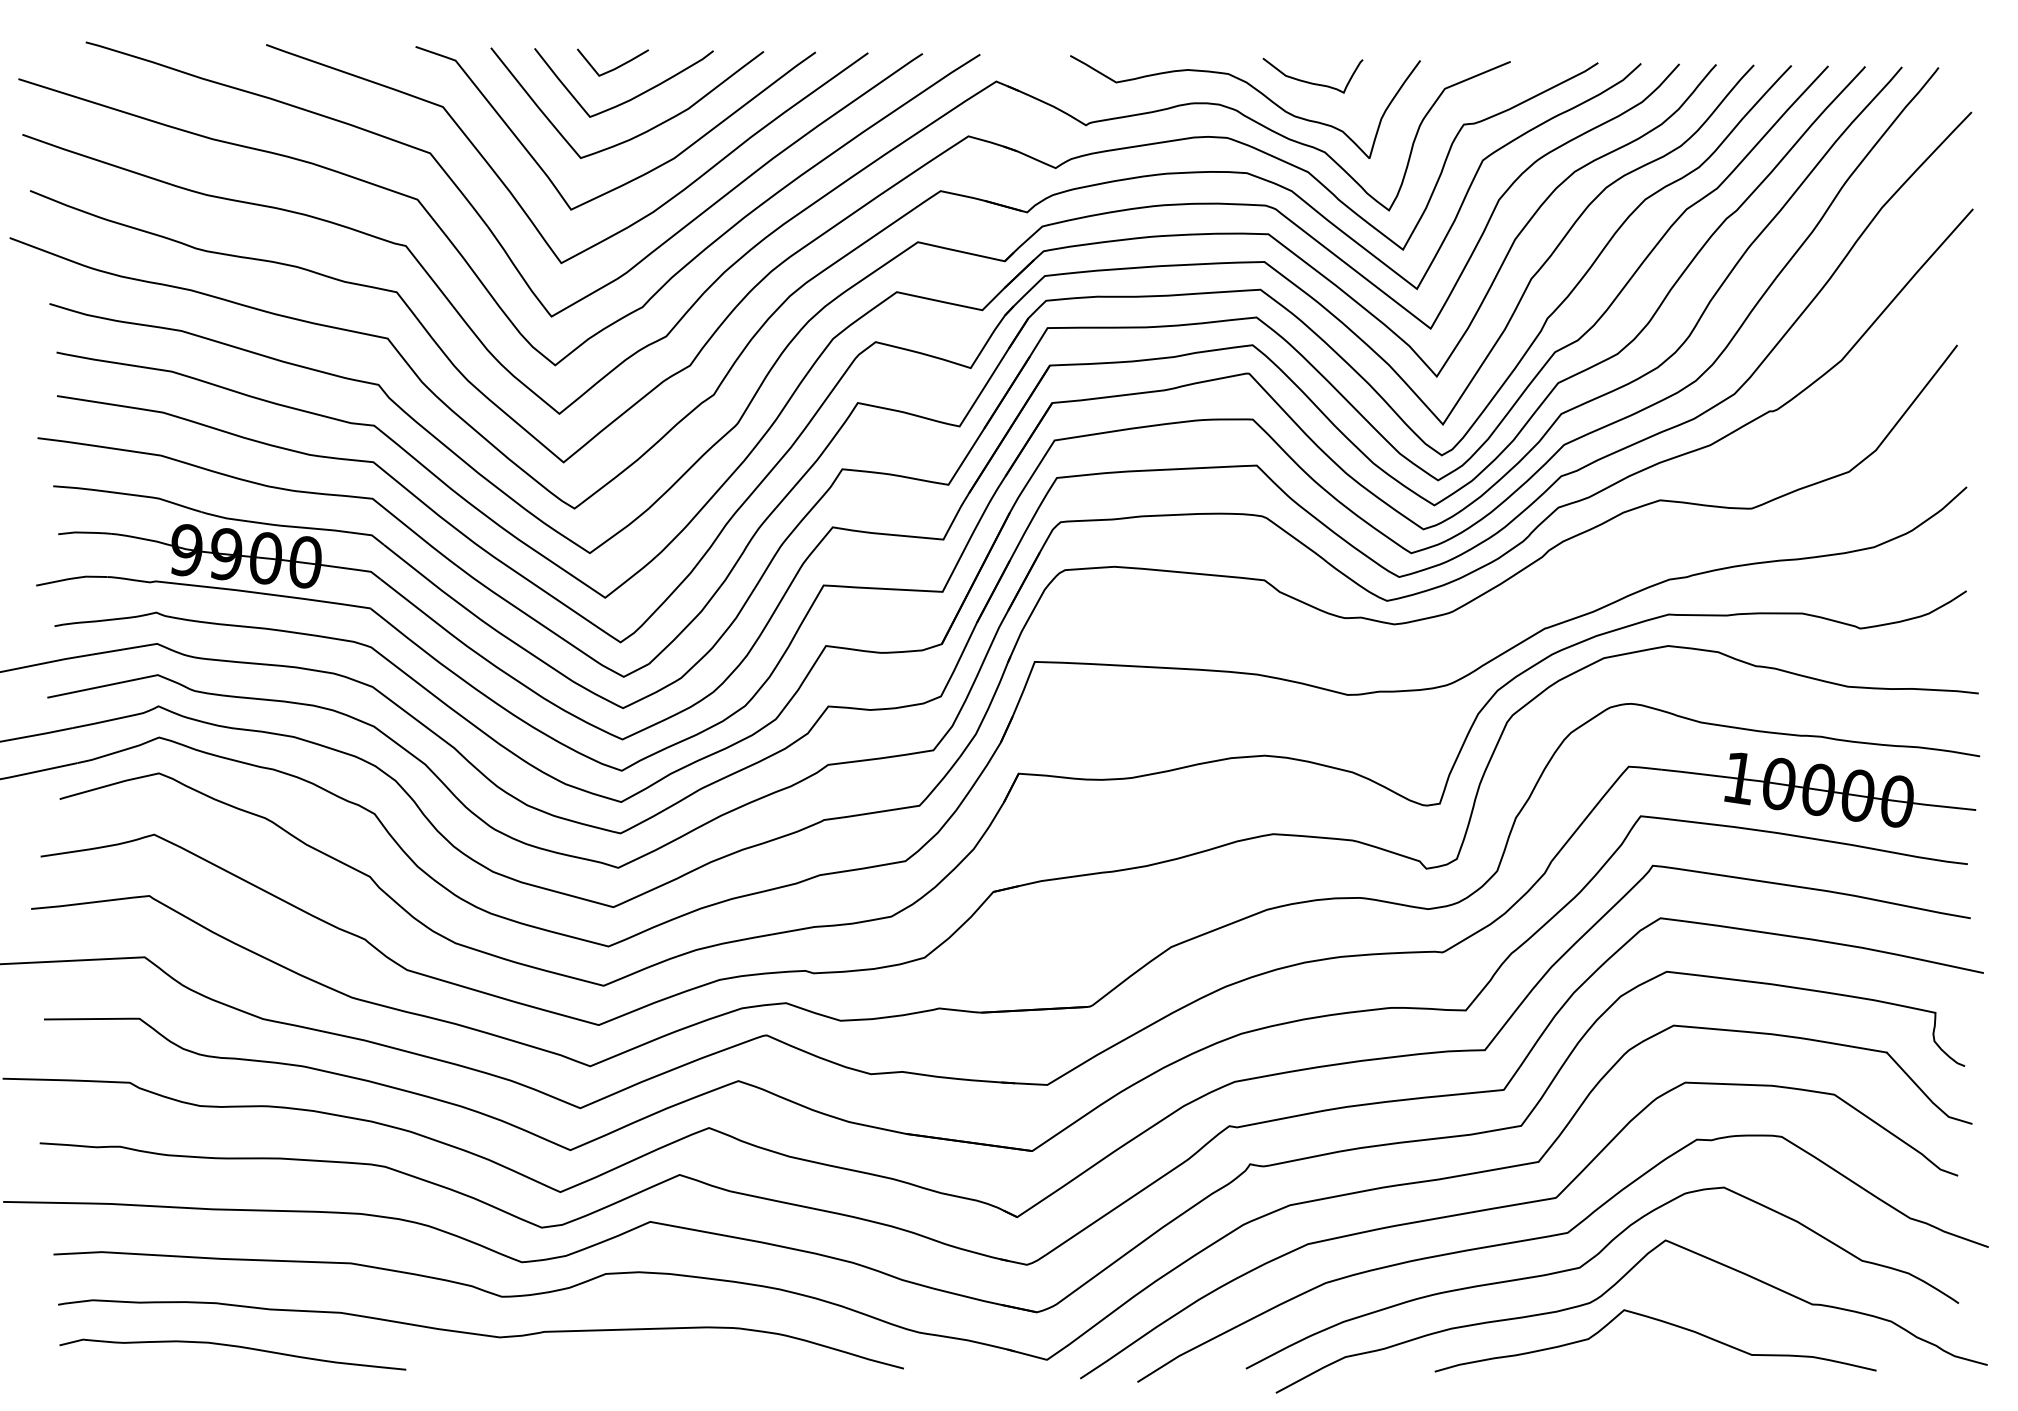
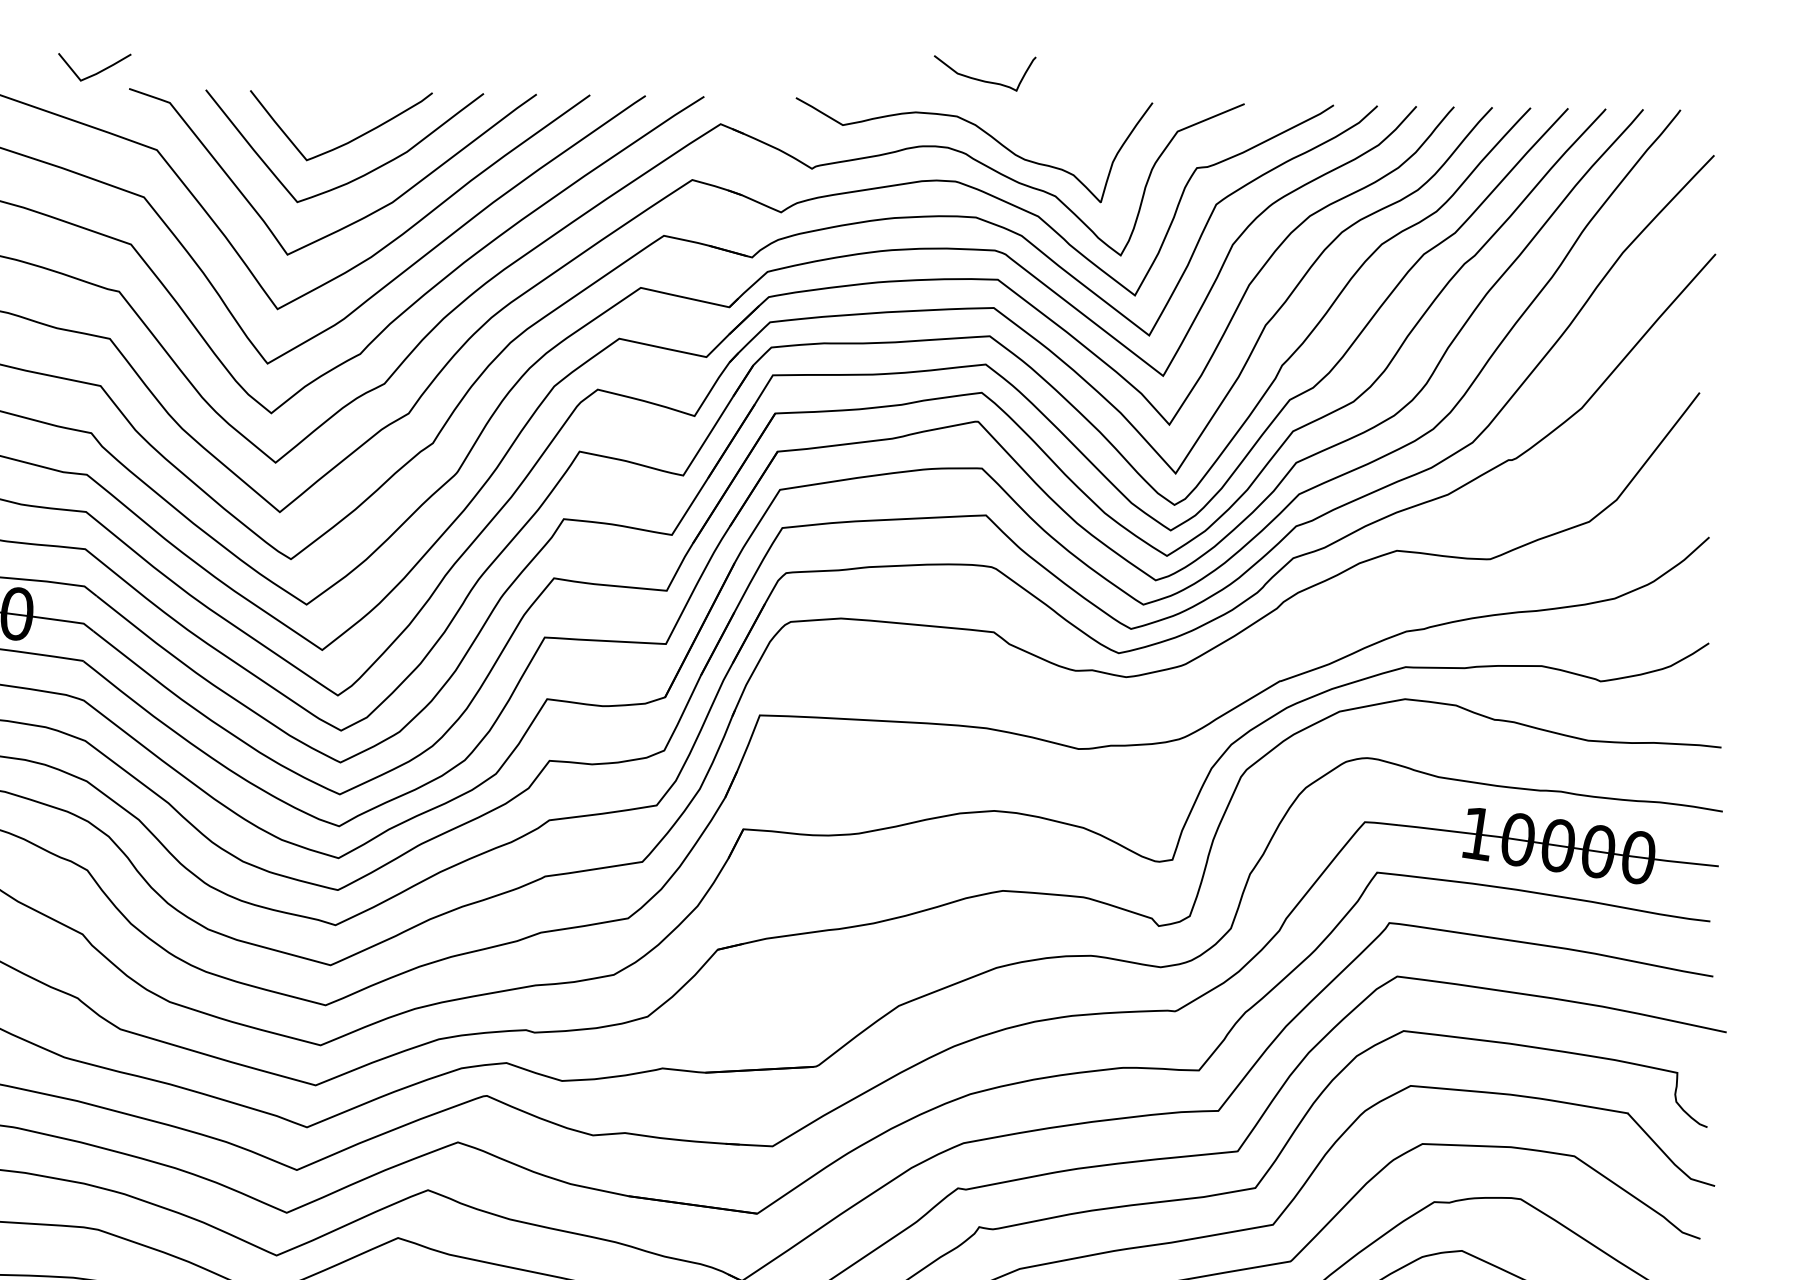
curve: (615, 67) -> (97, 72), moved
curve: (1312, 82) -> (984, 80), moved

